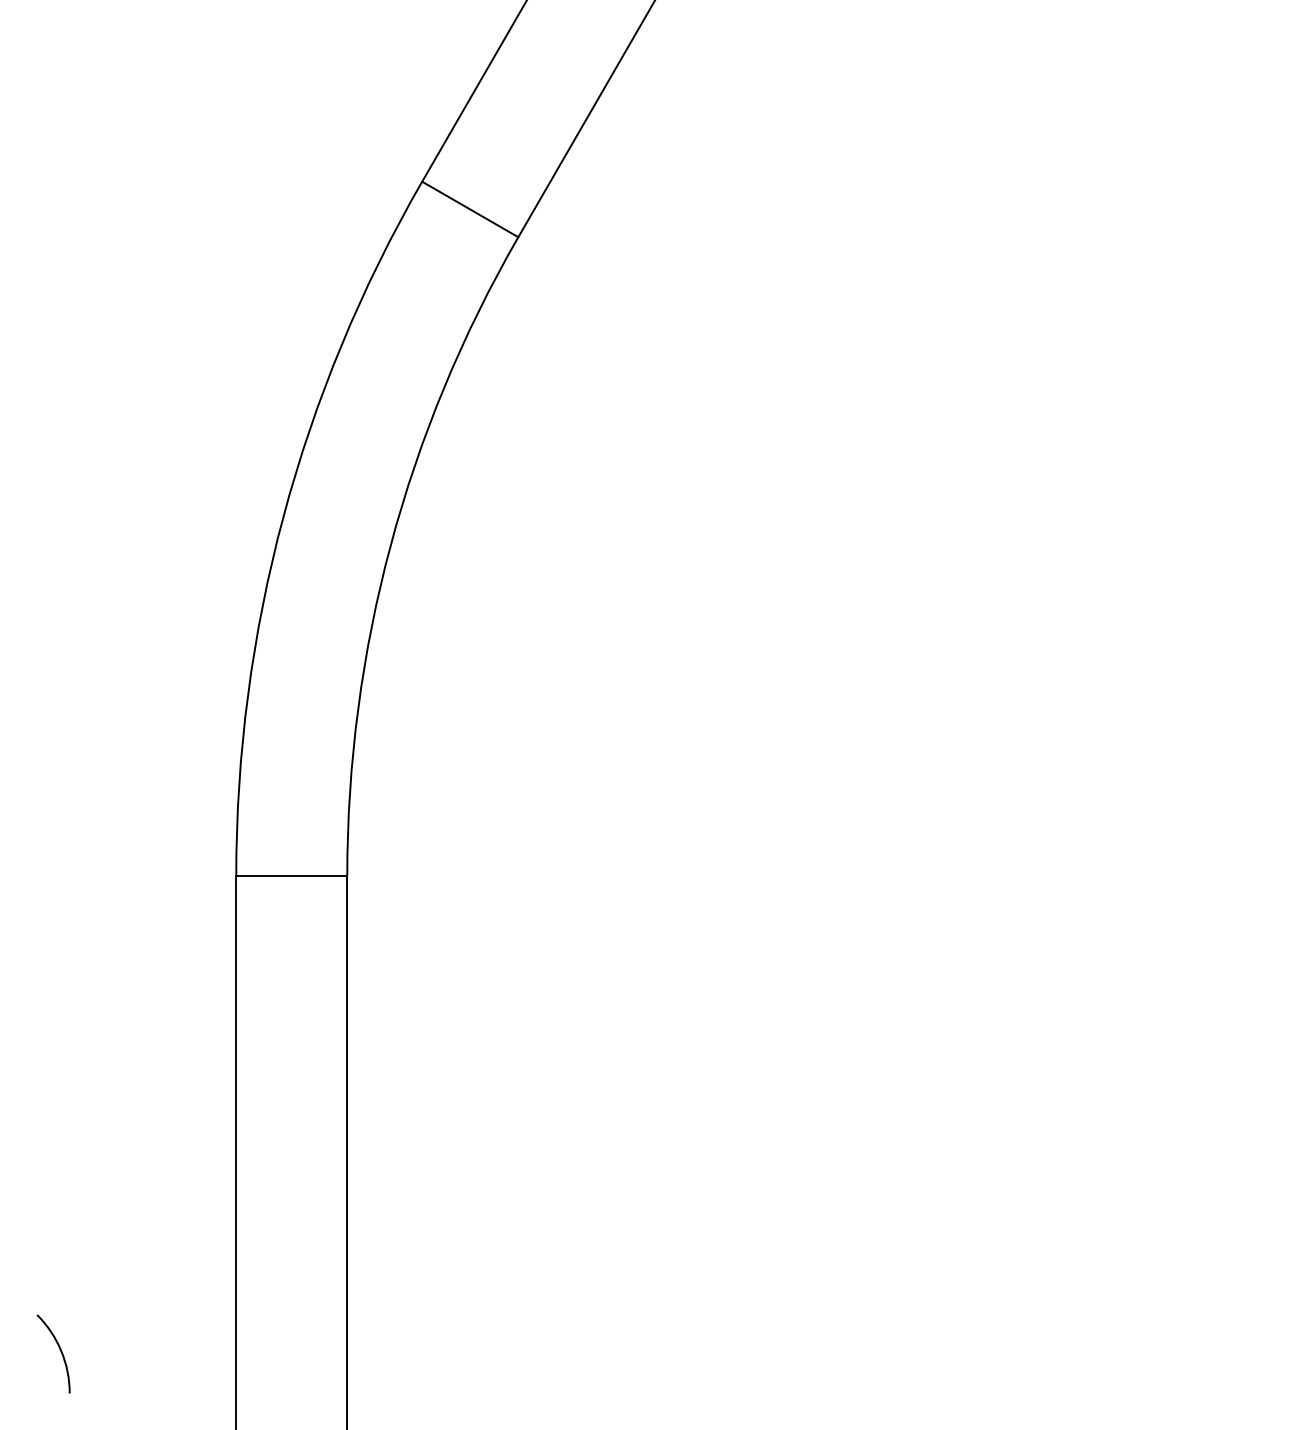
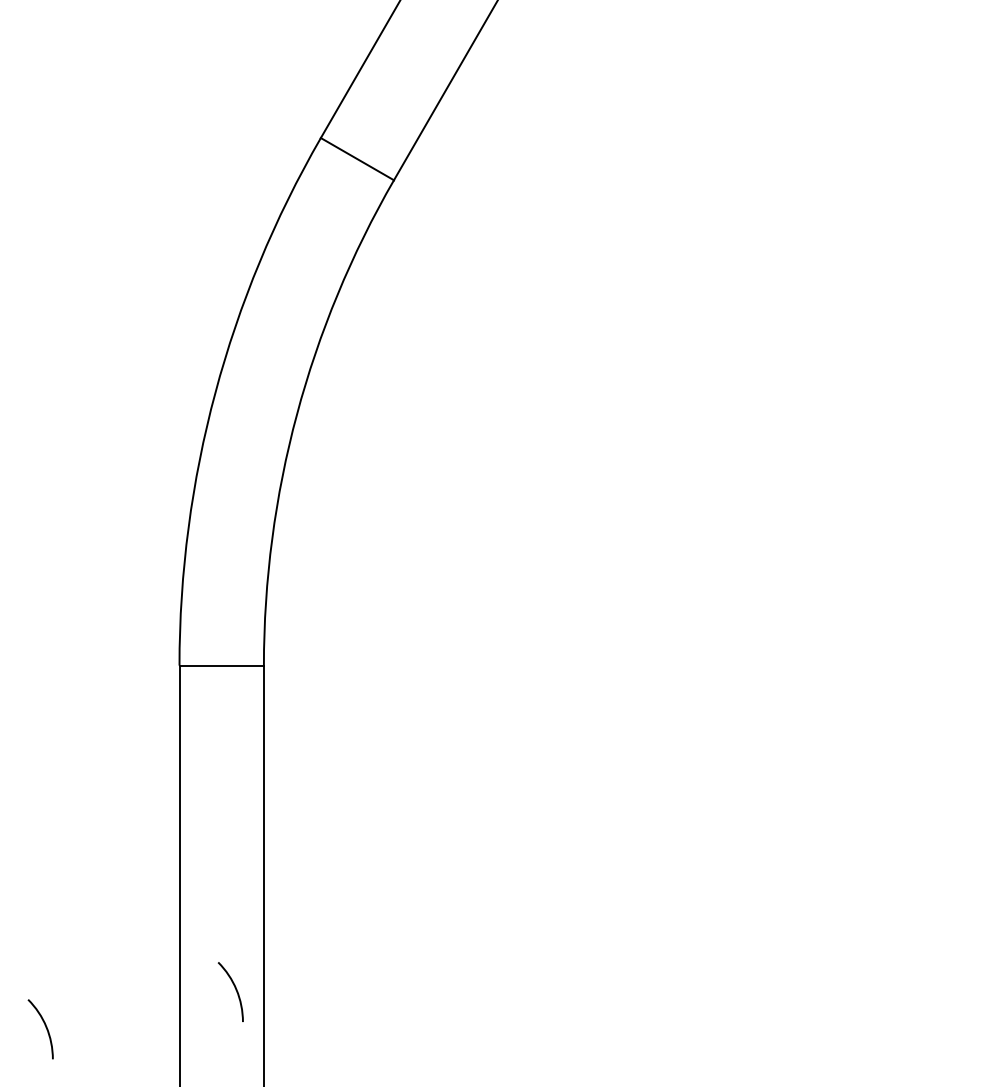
arc: (310, 1303) -> (235, 990), added

